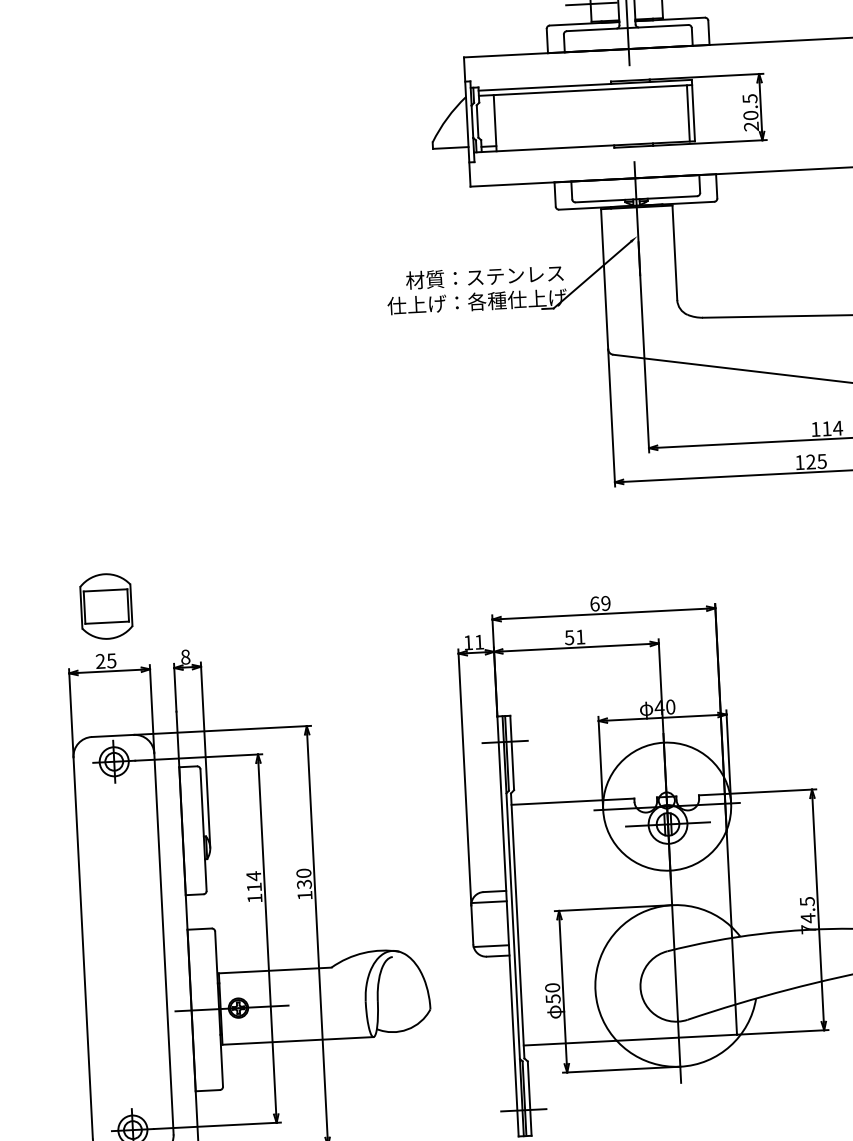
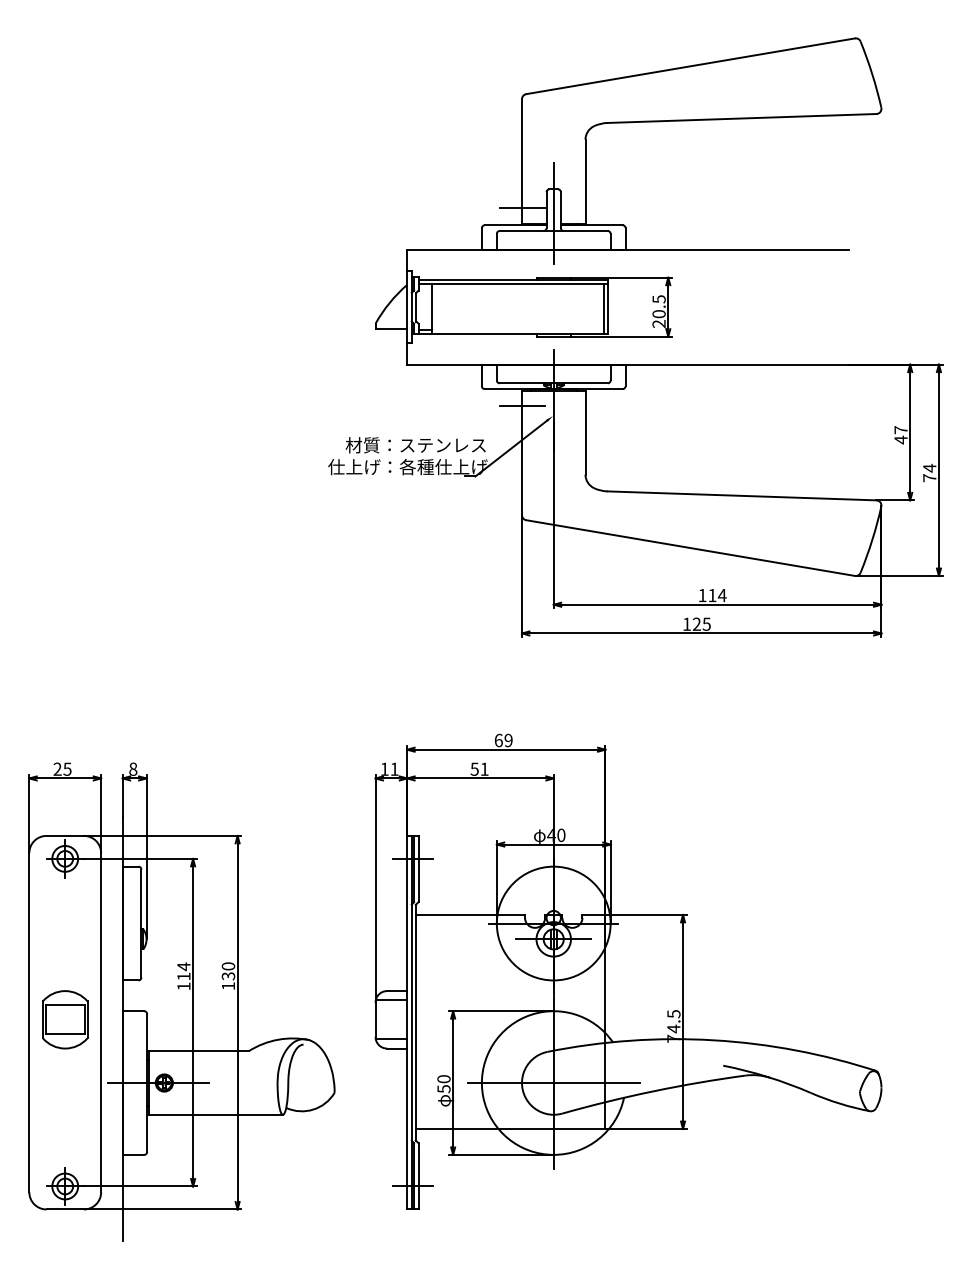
line: (602, 227) -> (522, 406), added
part: (106, 606) -> (65, 1019), moved
line: (675, 986) -> (553, 1083), added

